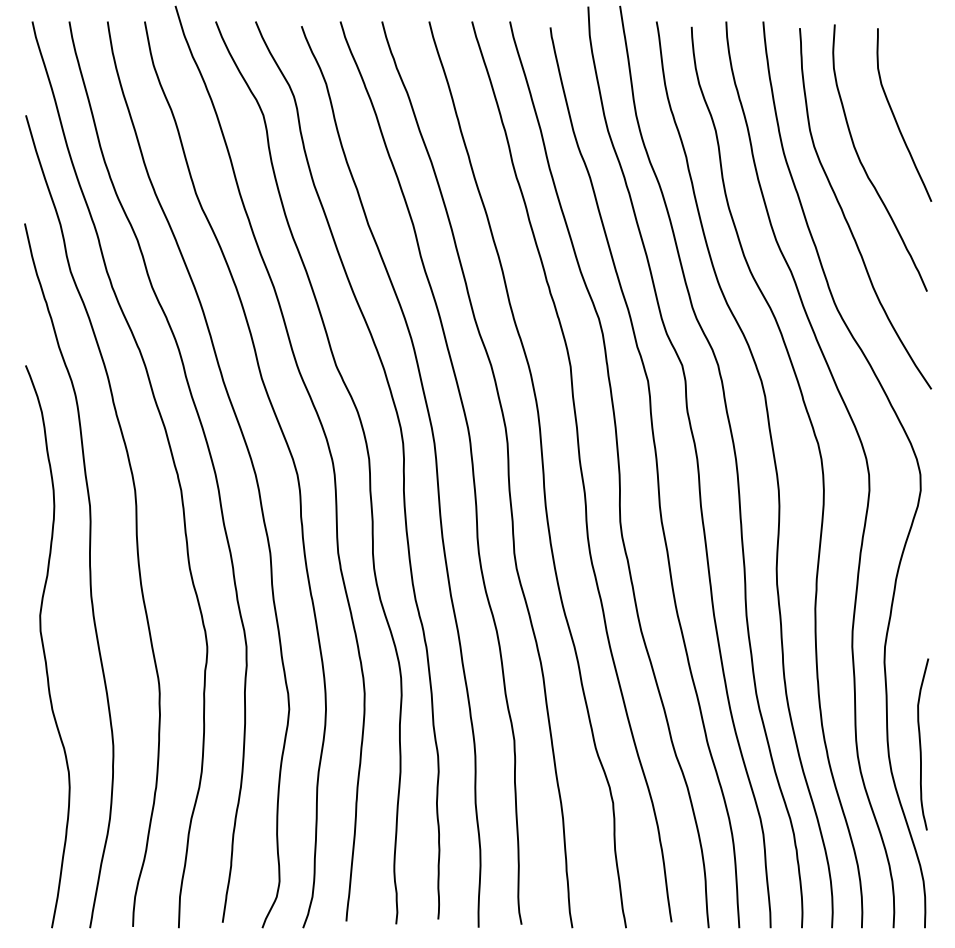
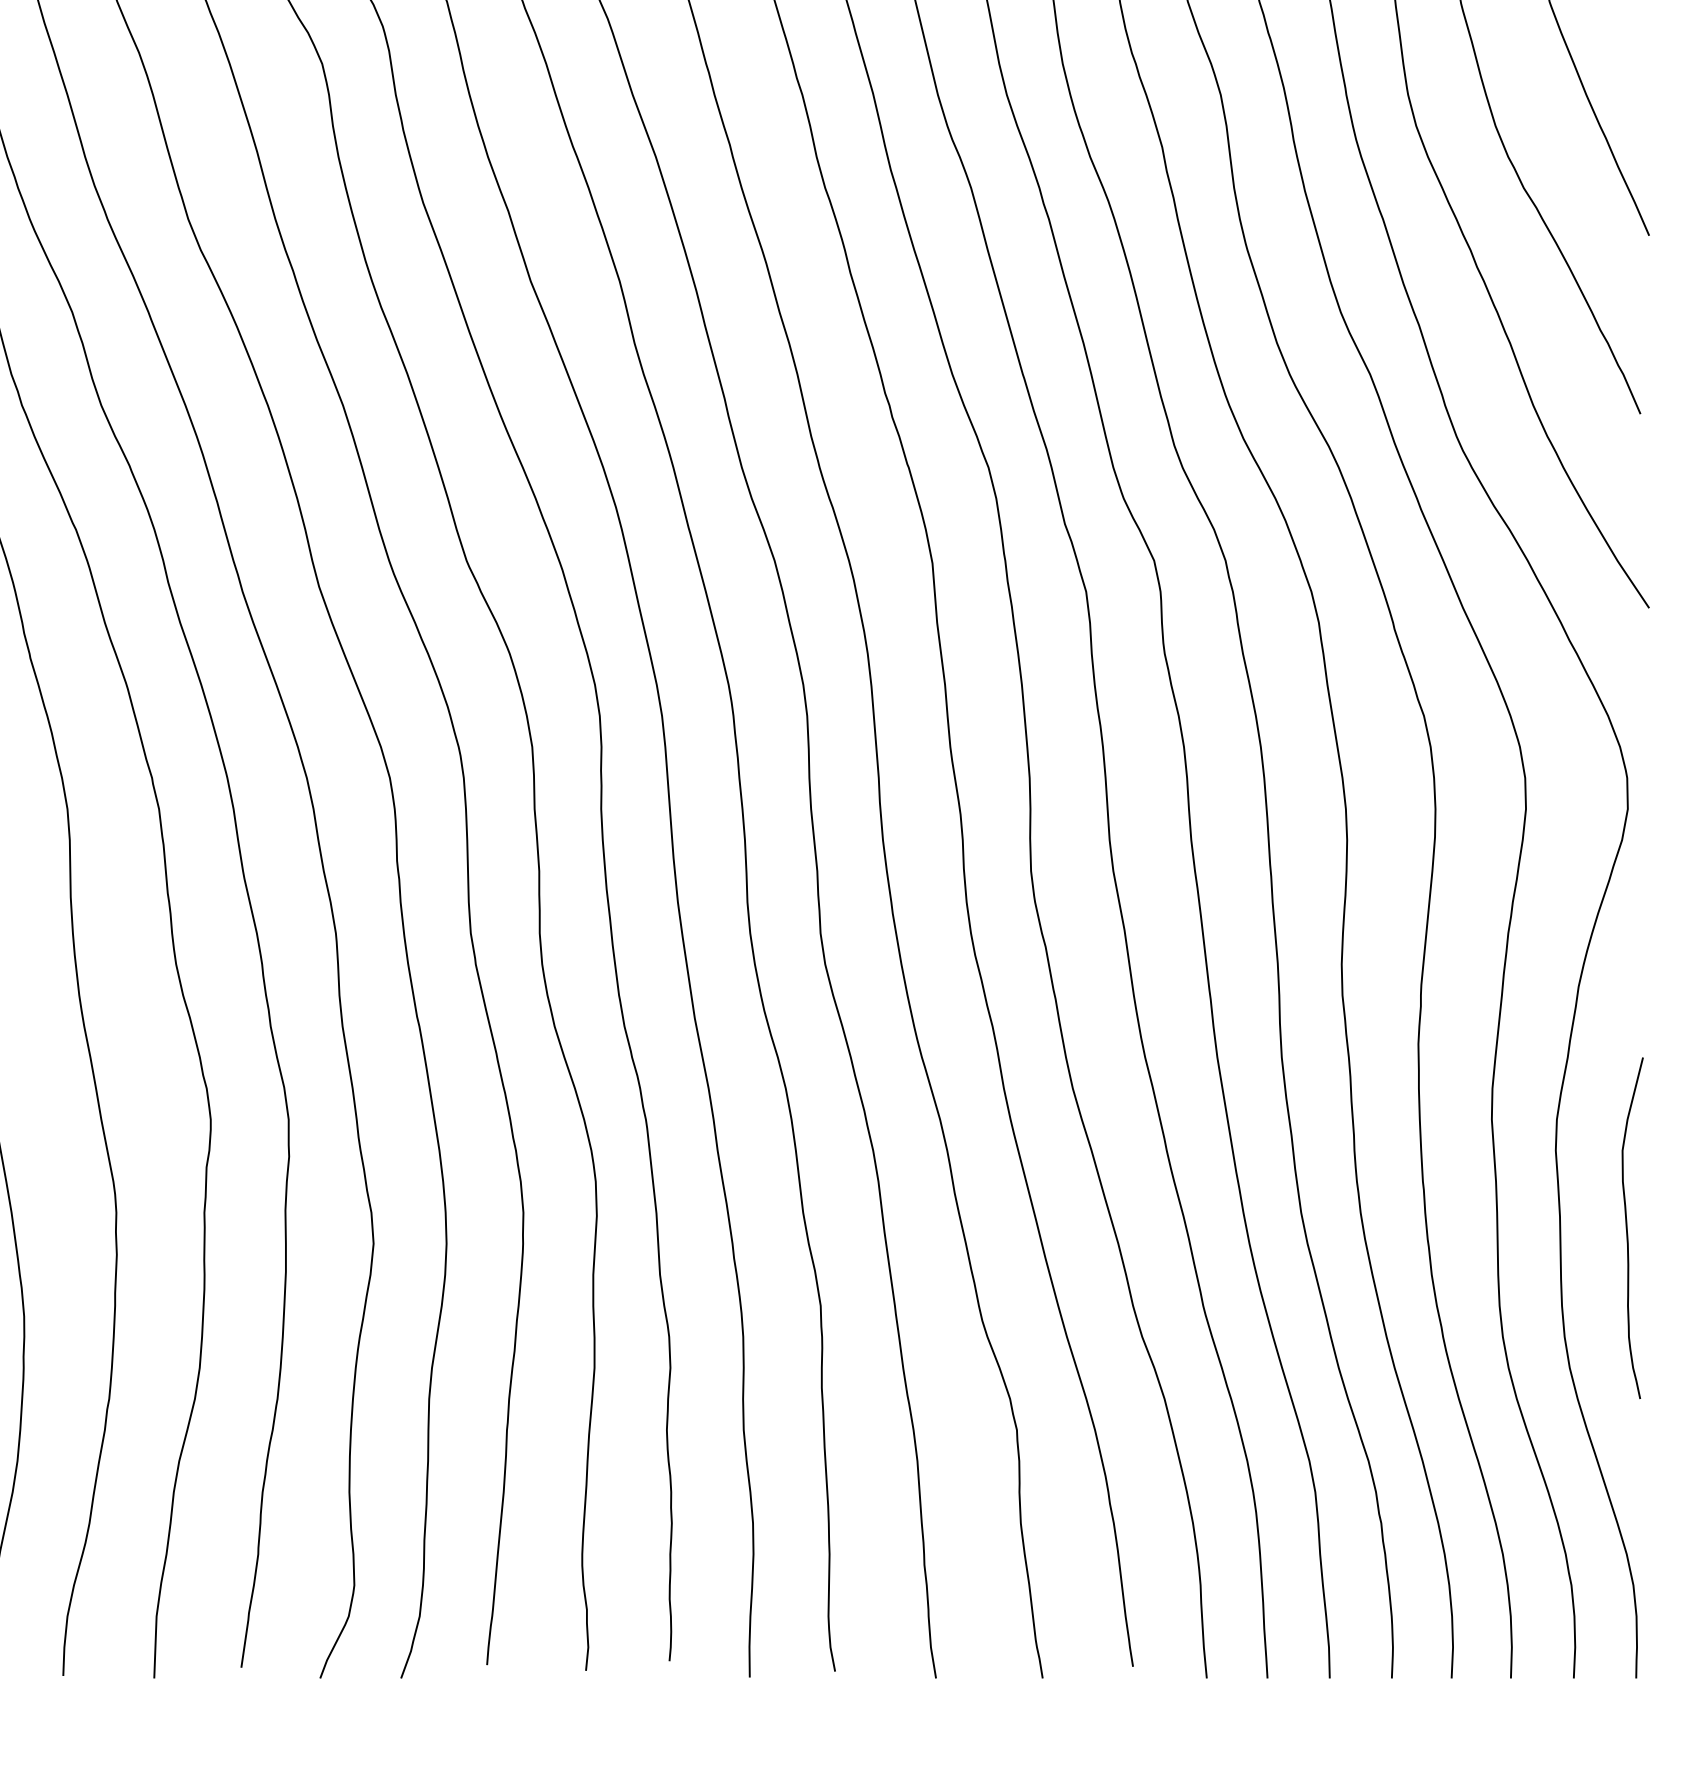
curve: (921, 744) -> (1629, 1228), moved

